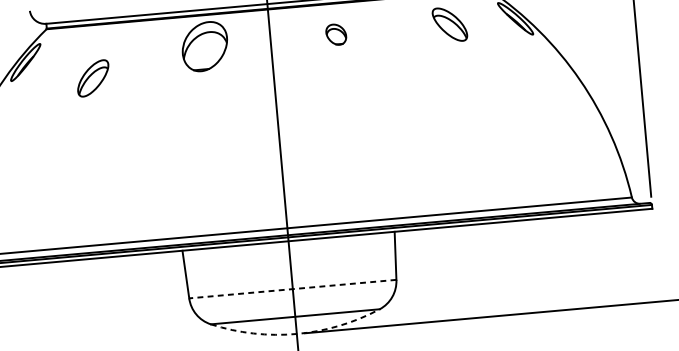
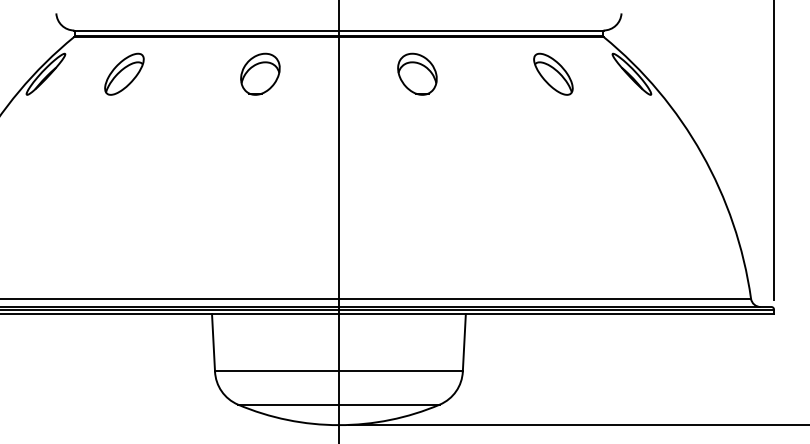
part: (336, 34) -> (417, 73), size x1.67
part: (205, 45) -> (260, 73), size x0.71
part: (93, 77) -> (124, 73), moved
line: (292, 289) -> (338, 371), dashed -> solid
arc: (296, 334) -> (338, 425), dashed -> solid

